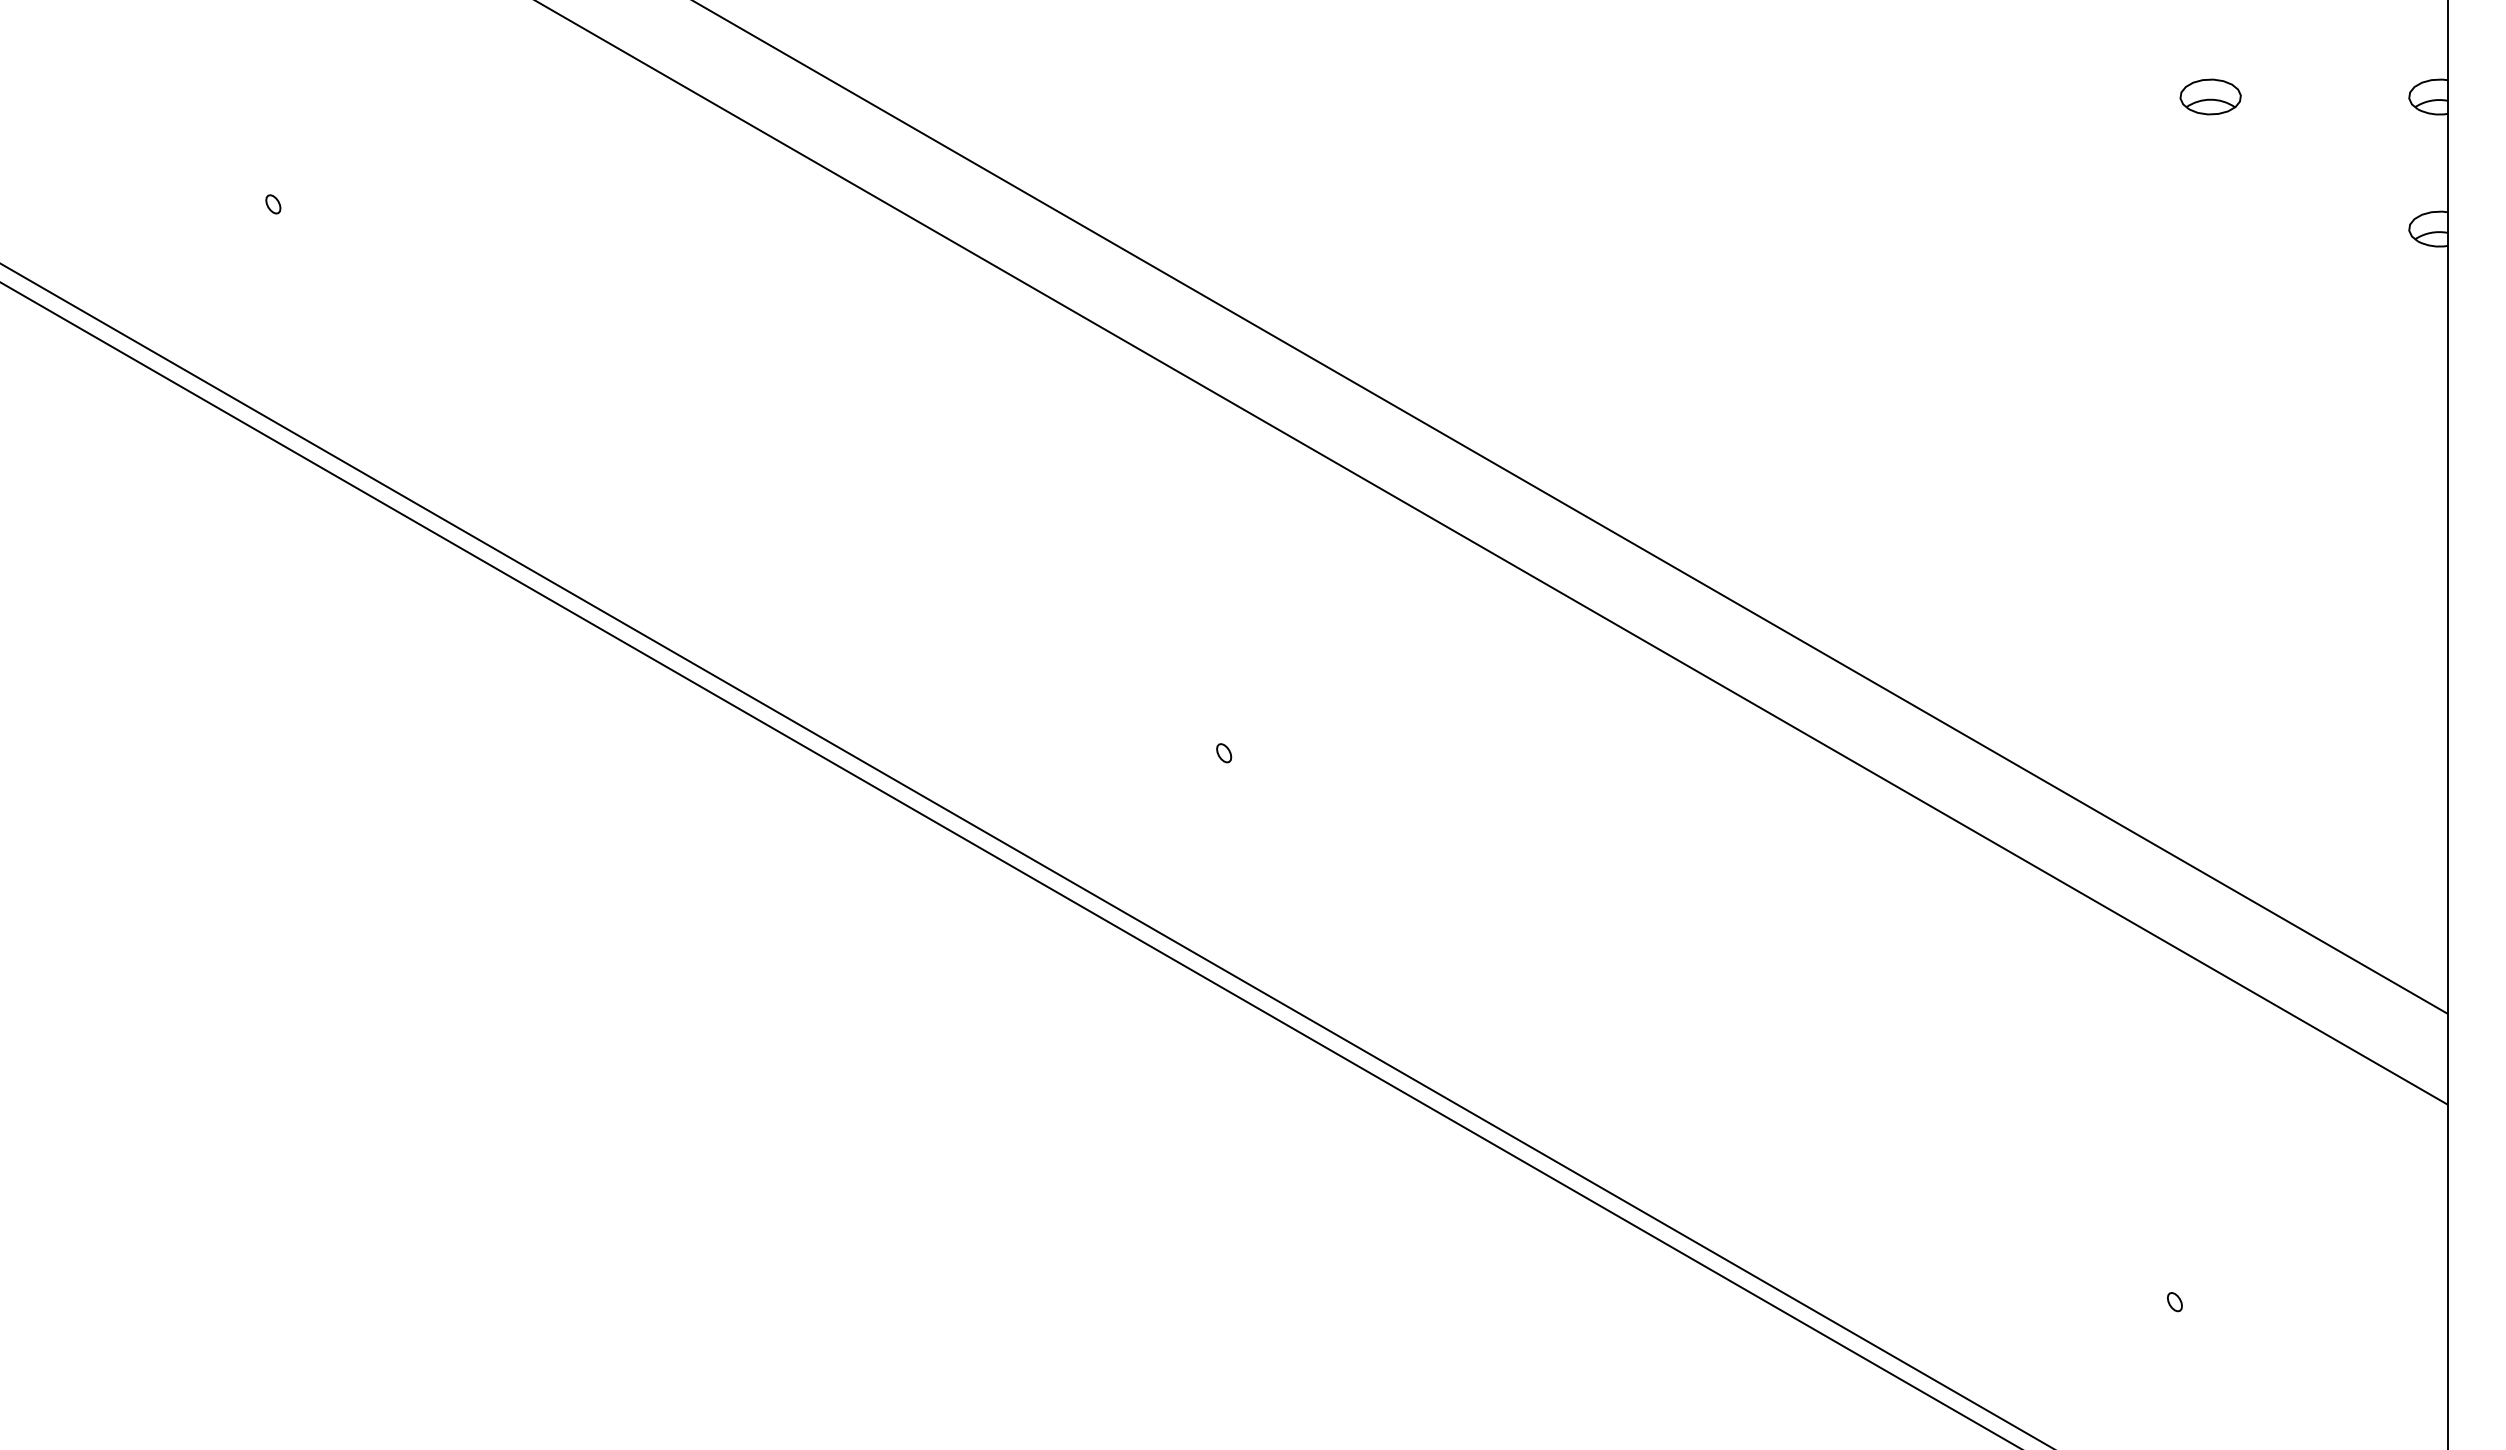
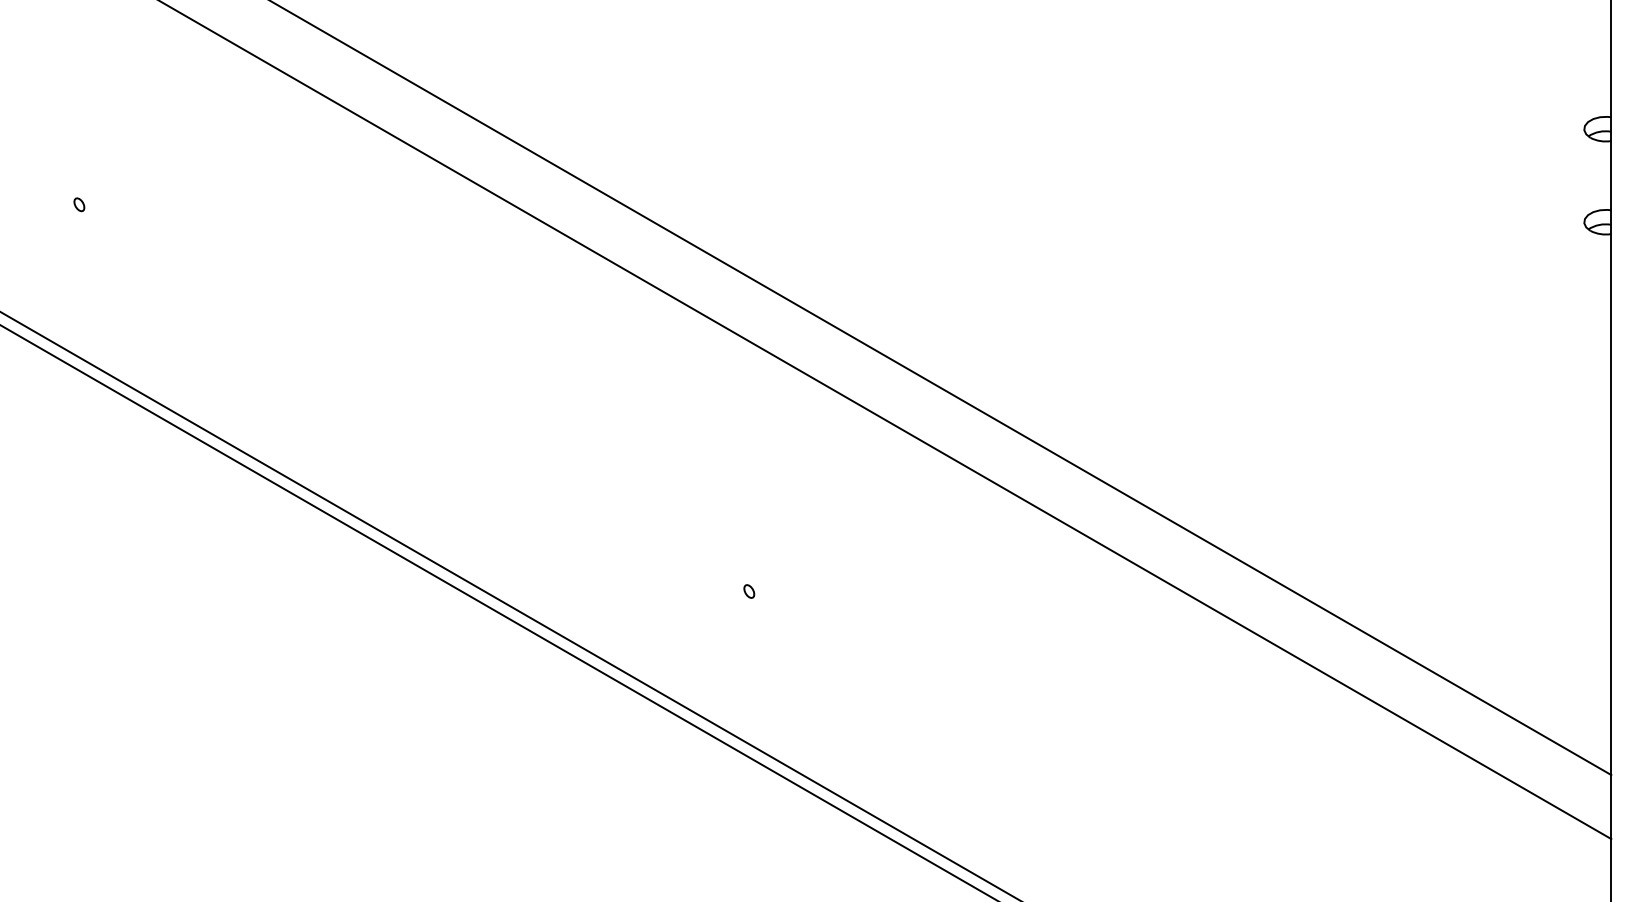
part: (2210, 96) -> (1444, 128), removed

